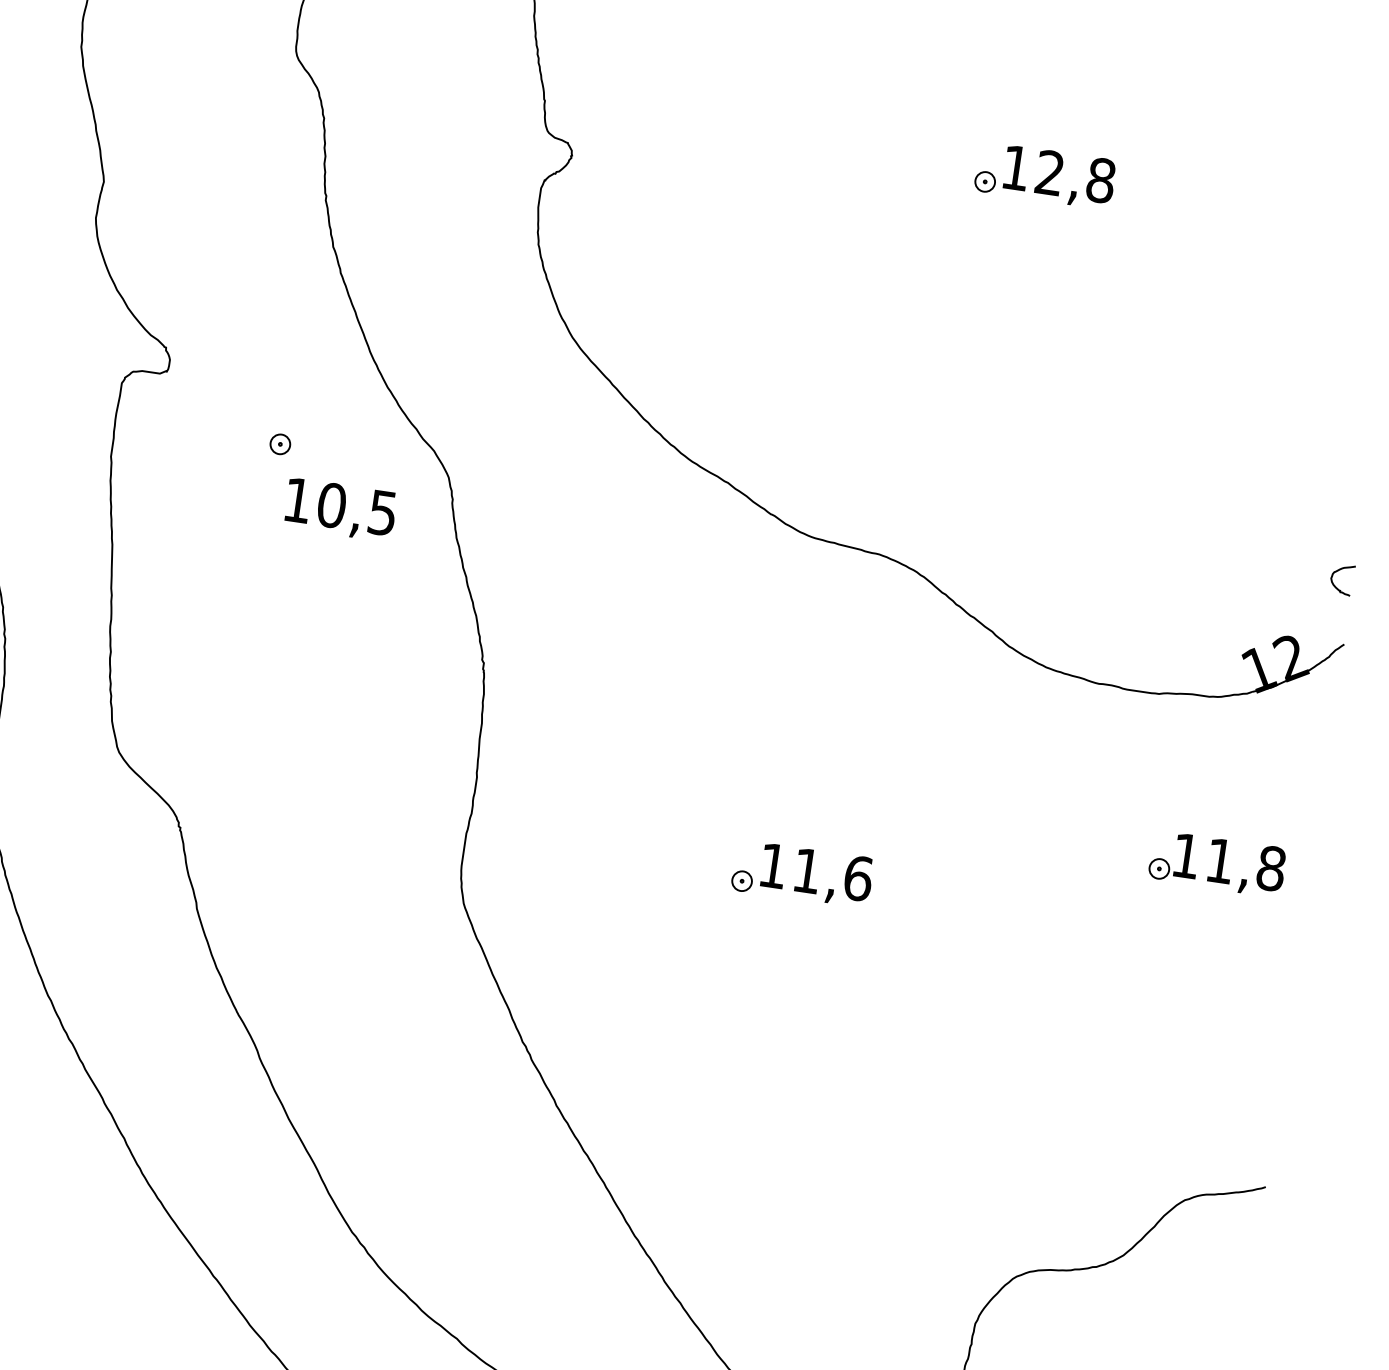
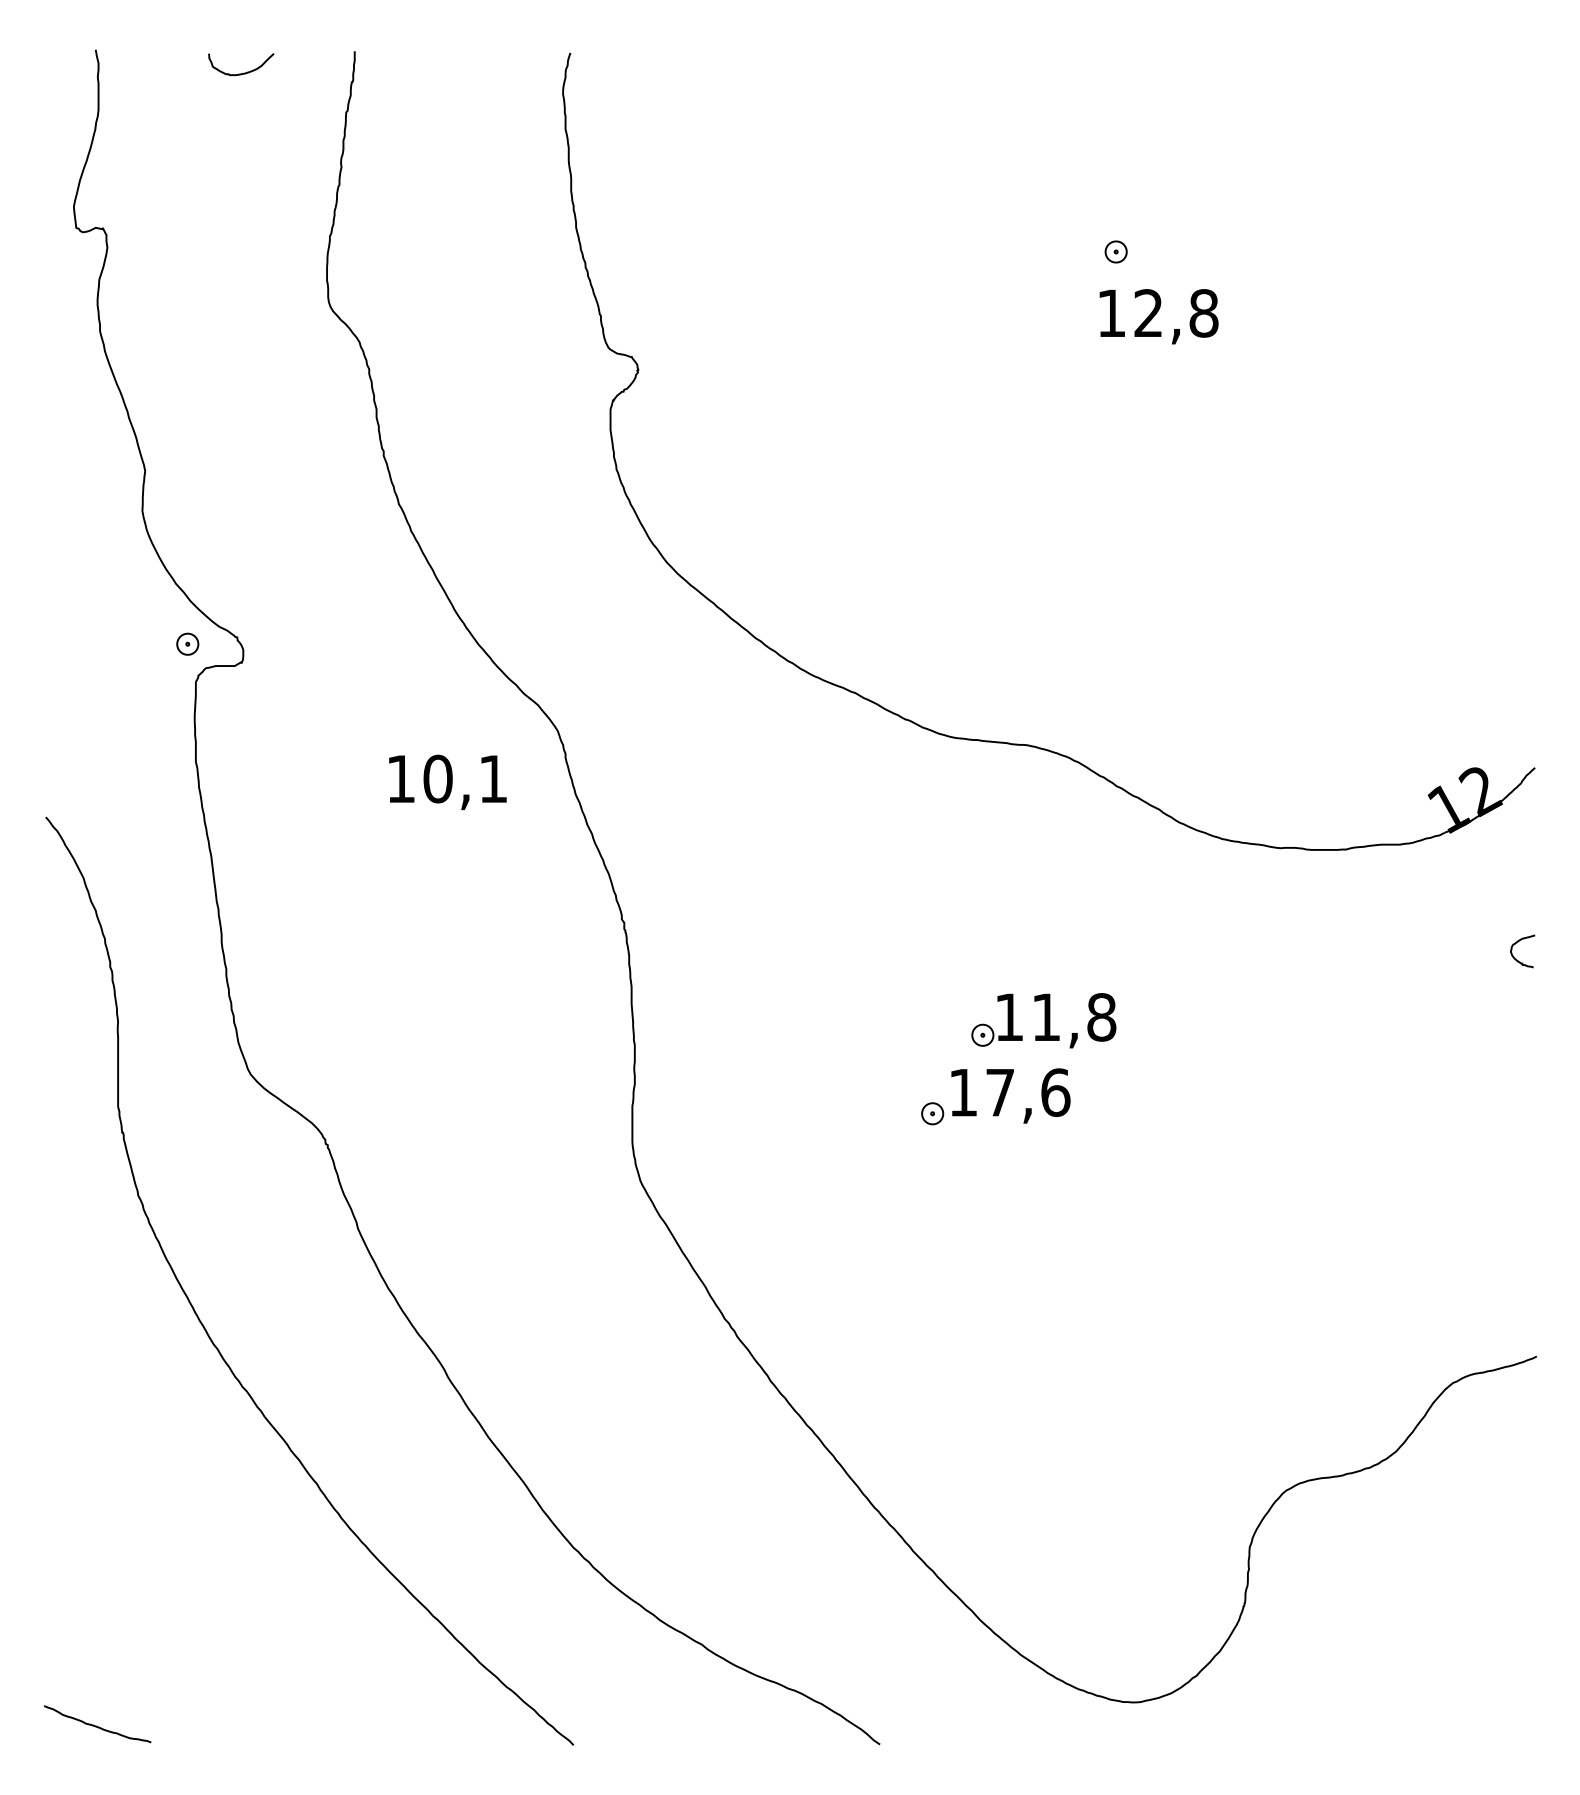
part: (984, 181) -> (1115, 251), moved
part: (280, 443) -> (187, 643), moved
text: (381, 513) -> (492, 779), 10,5 -> 10,1
curve: (1335, 585) -> (1516, 958), moved
part: (1217, 863) -> (1043, 1020), moved
text: (806, 870) -> (999, 1092), 11,6 -> 17,6

